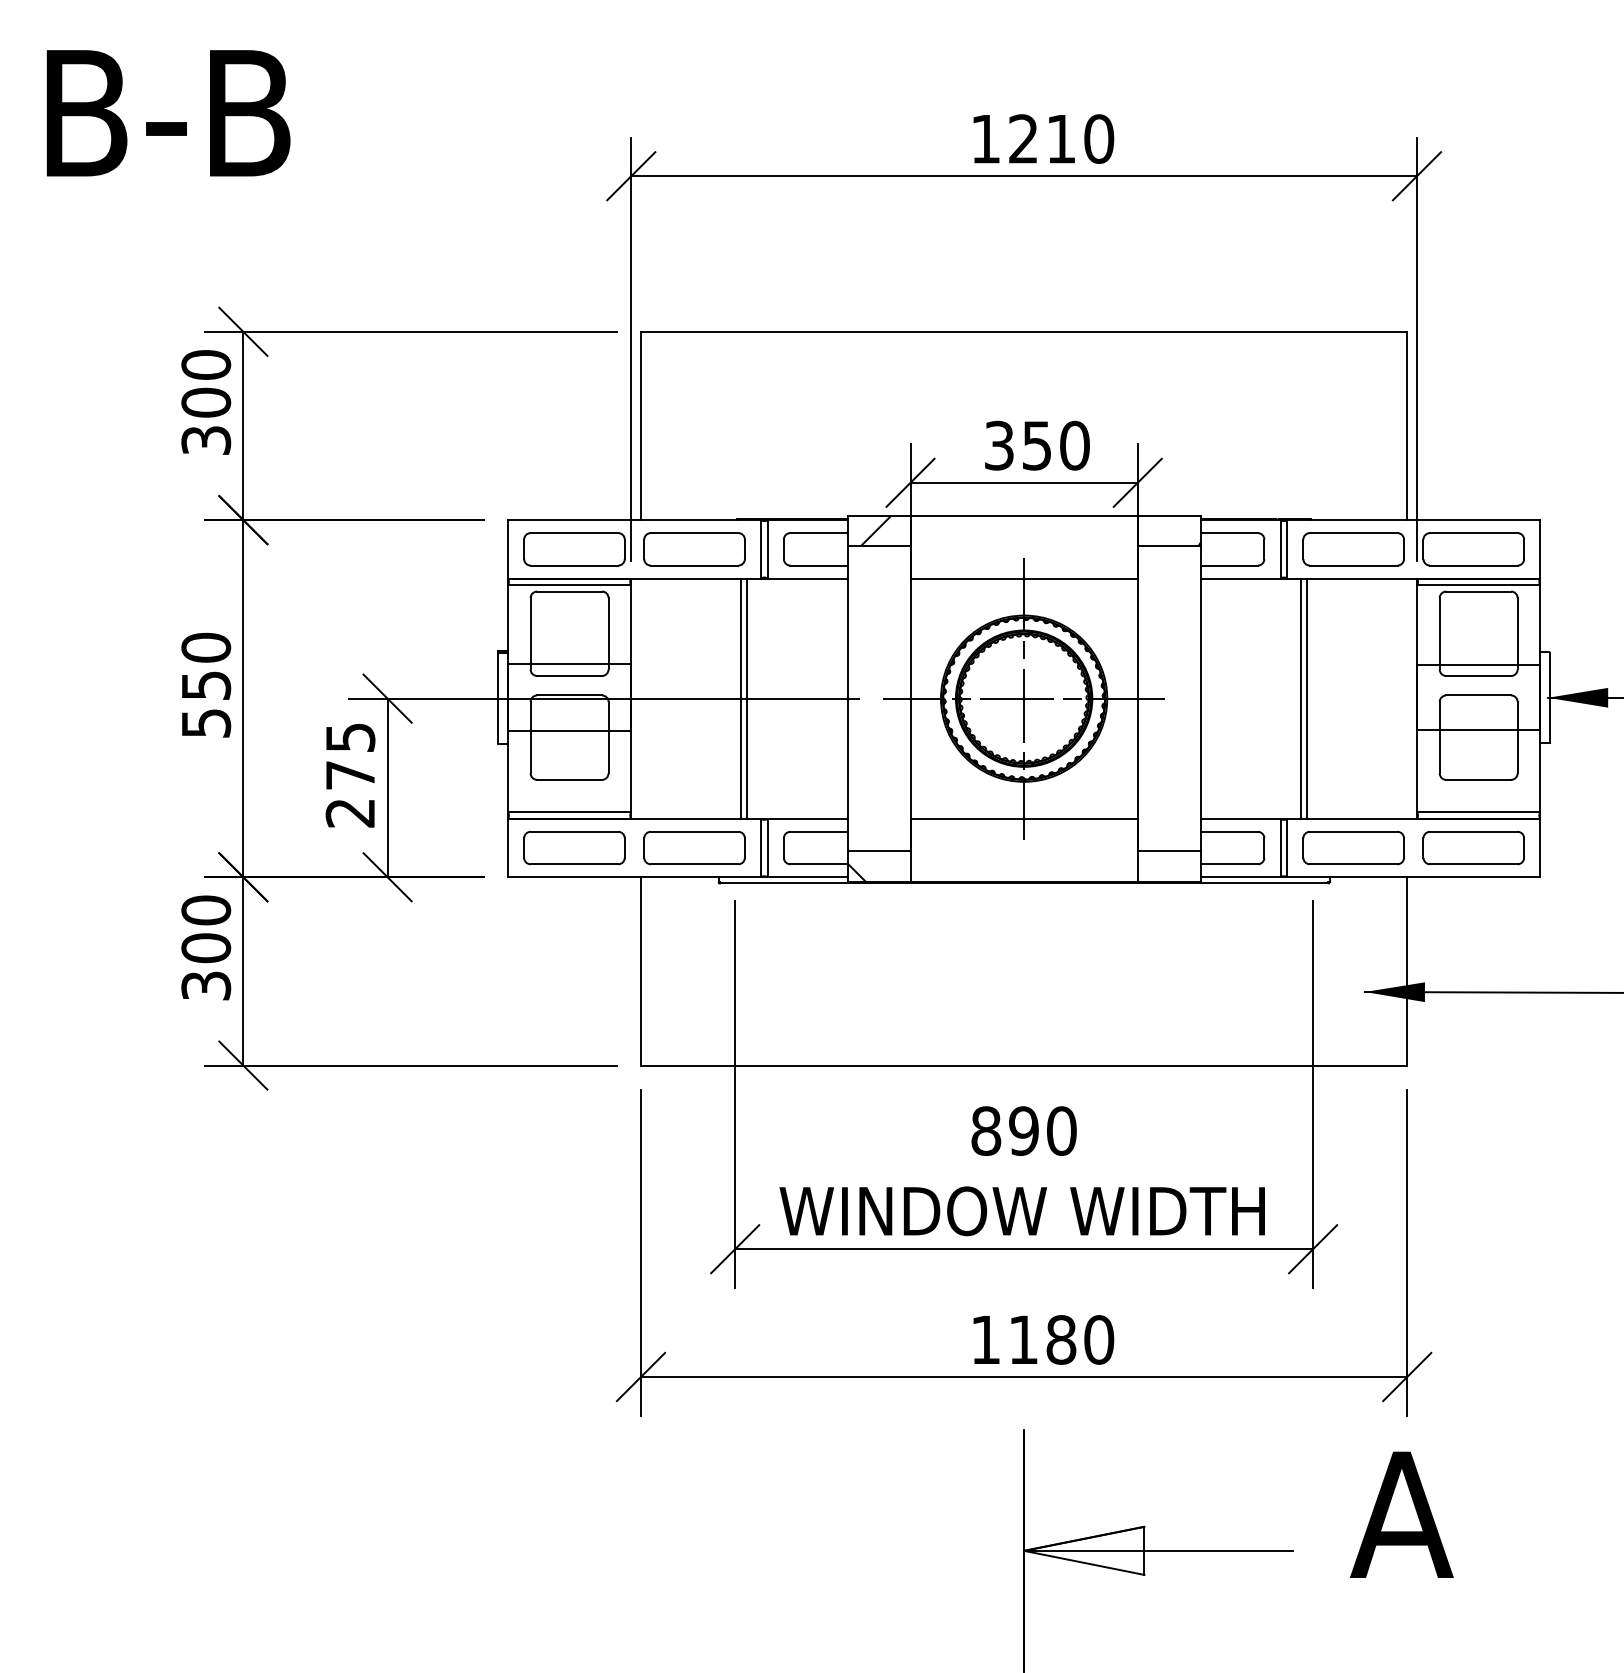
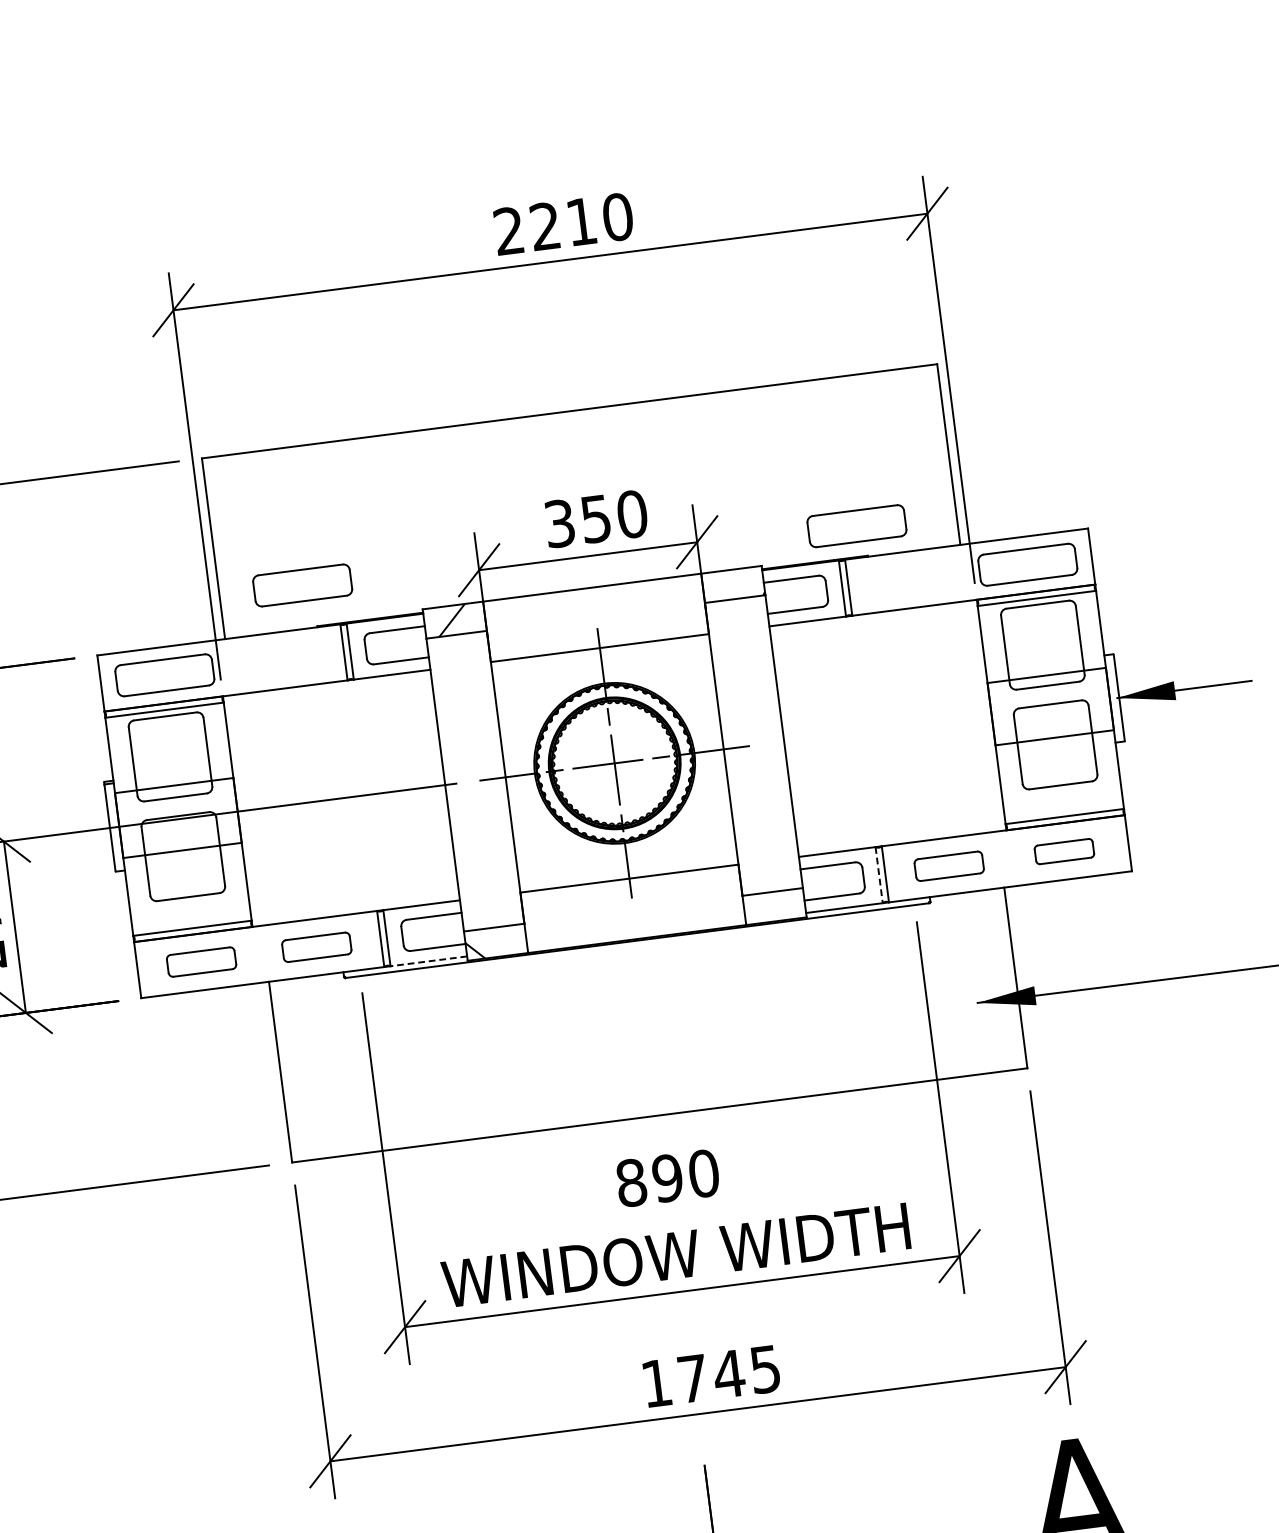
text: (985, 138) -> (508, 230), 1210 -> 2210
part: (694, 549) -> (302, 585), moved
part: (1353, 549) -> (856, 526), moved
line: (741, 698) -> (343, 797), removed
line: (747, 698) -> (349, 797), removed
line: (1300, 698) -> (879, 729), removed
line: (1306, 698) -> (885, 728), removed
part: (574, 848) -> (201, 962), size x0.7
part: (694, 848) -> (316, 947), size x0.7
line: (1280, 848) -> (879, 875), solid -> dashed
part: (1353, 848) -> (949, 866), size x0.7
part: (1473, 848) -> (1064, 851), size x0.6
line: (807, 877) -> (428, 961), solid -> dashed
text: (1061, 1339) -> (729, 1373), 1180 -> 1745

